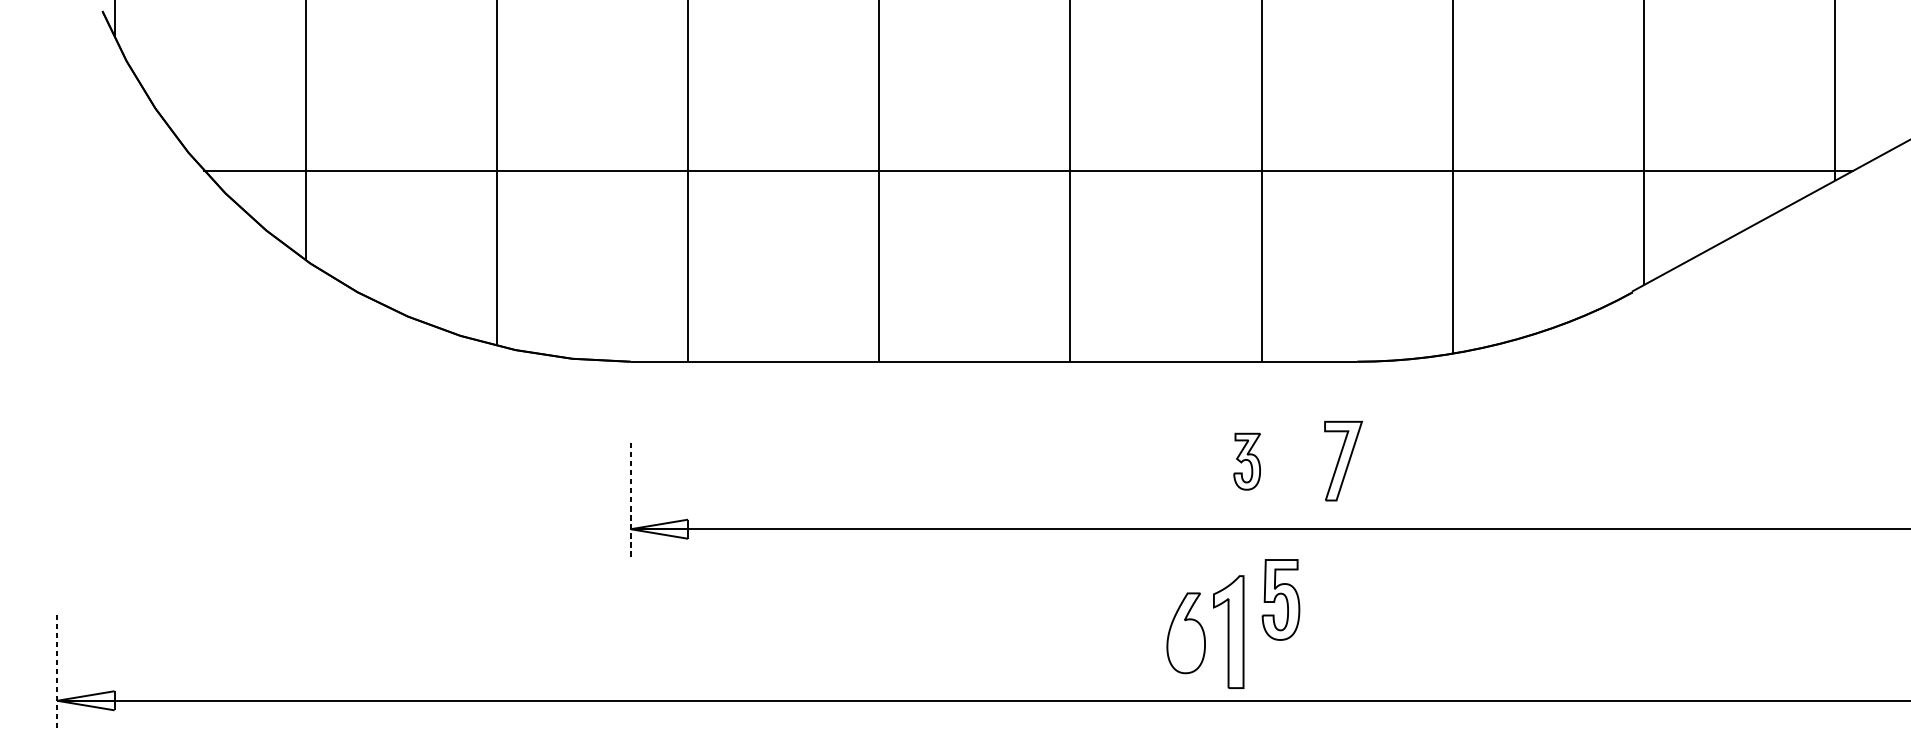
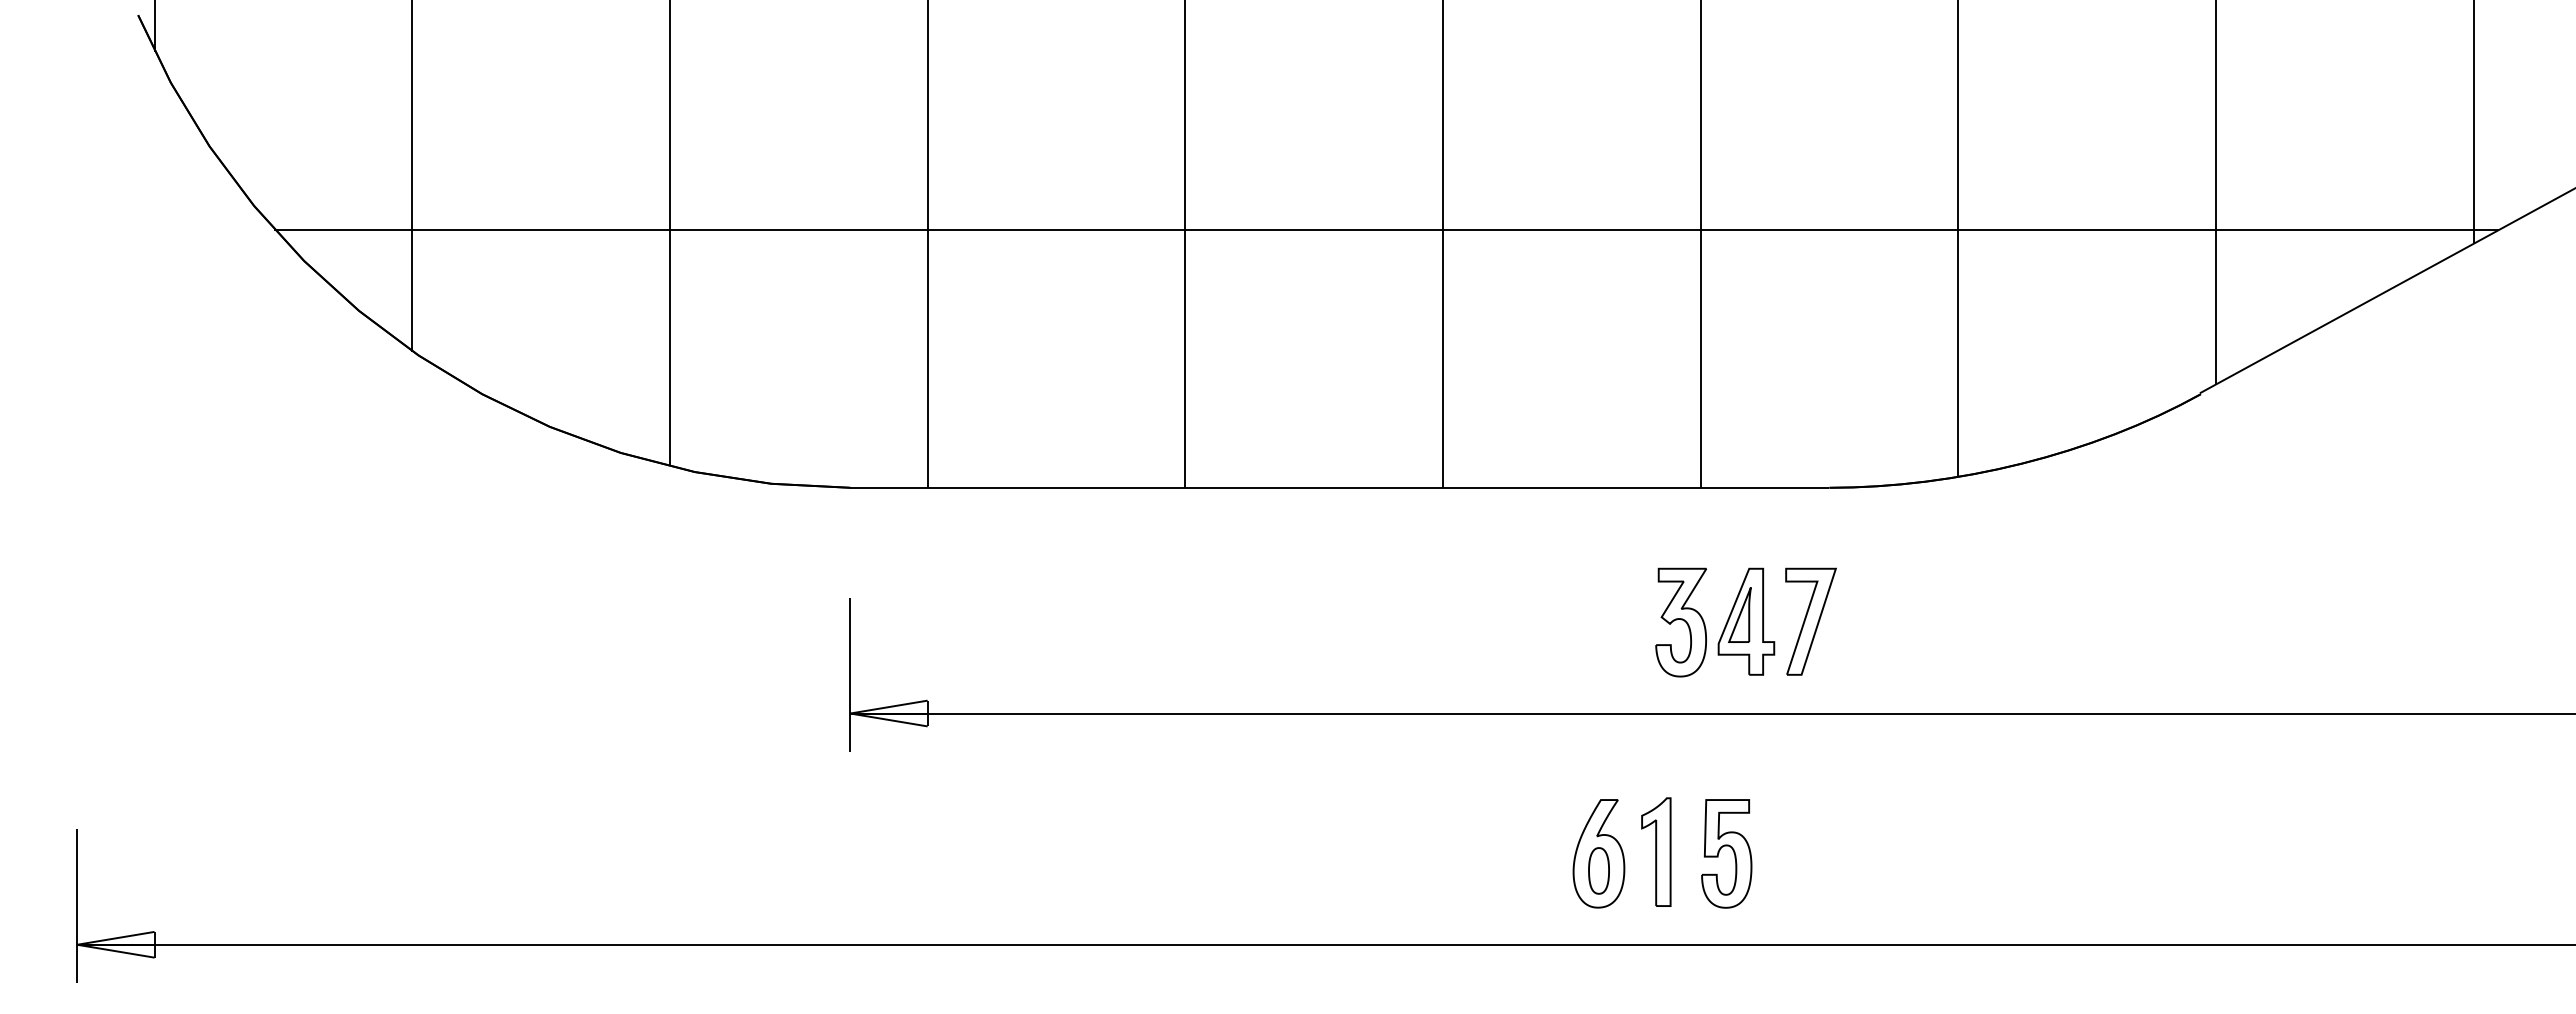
part: (1295, 460) -> (1746, 621), added
part: (1246, 461) -> (1680, 622), size x1.43
line: (630, 501) -> (850, 675), dashed -> solid
part: (1278, 595) -> (1723, 847), moved
part: (1228, 631) -> (1656, 851), size x0.71
part: (1185, 645) -> (1598, 870), added
line: (57, 672) -> (77, 906), dashed -> solid

